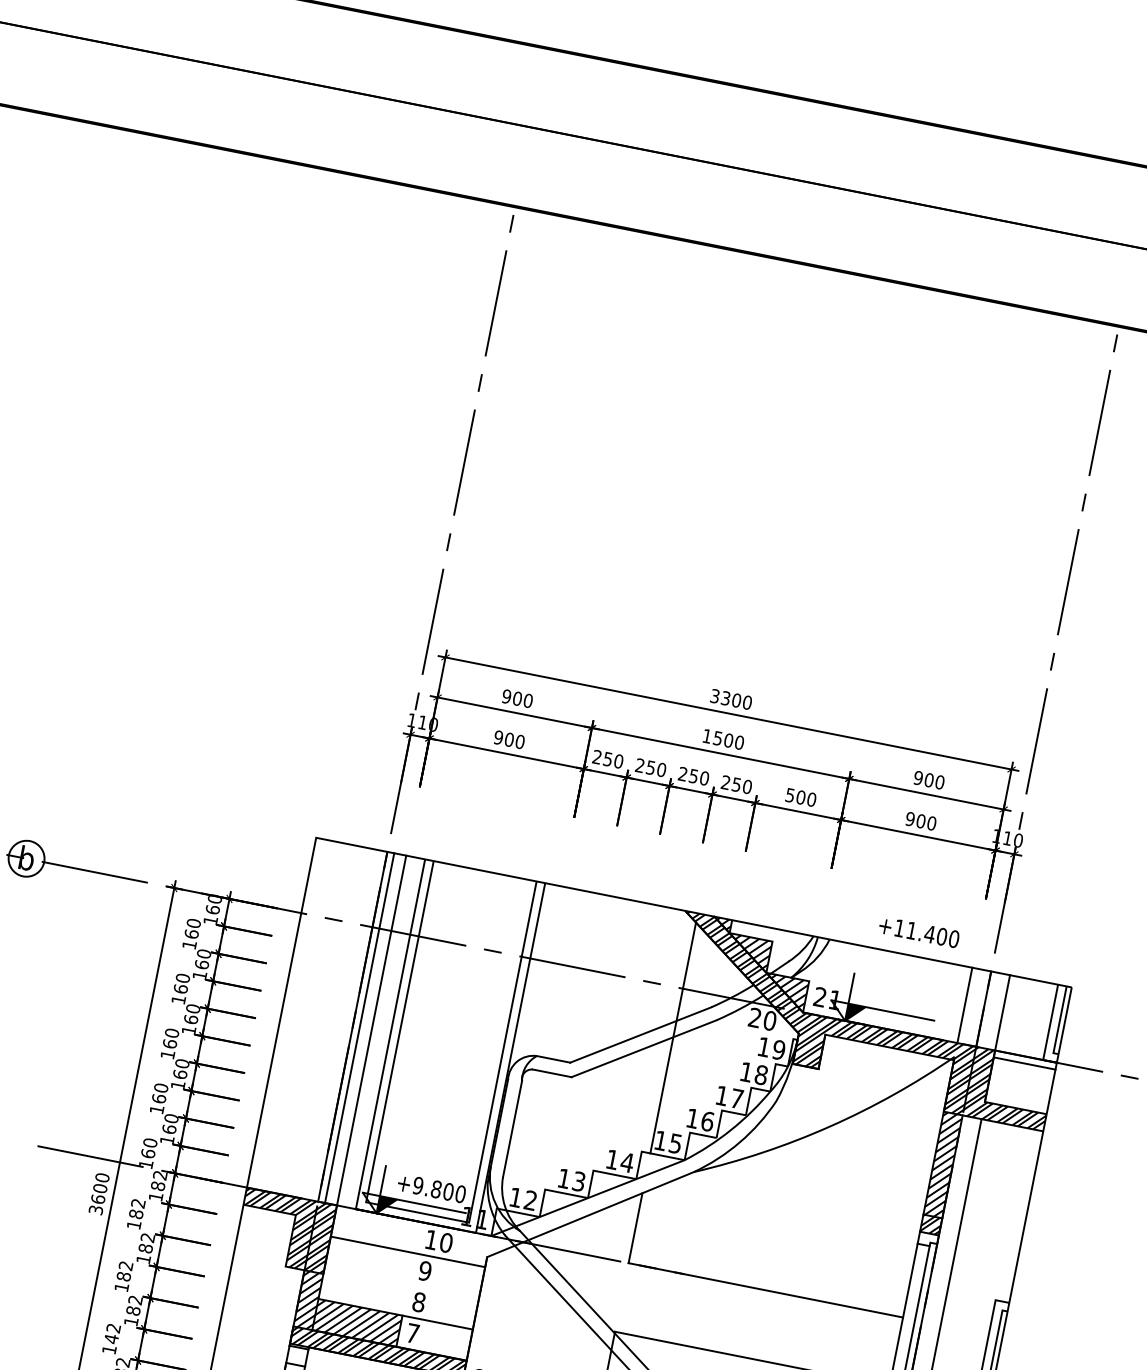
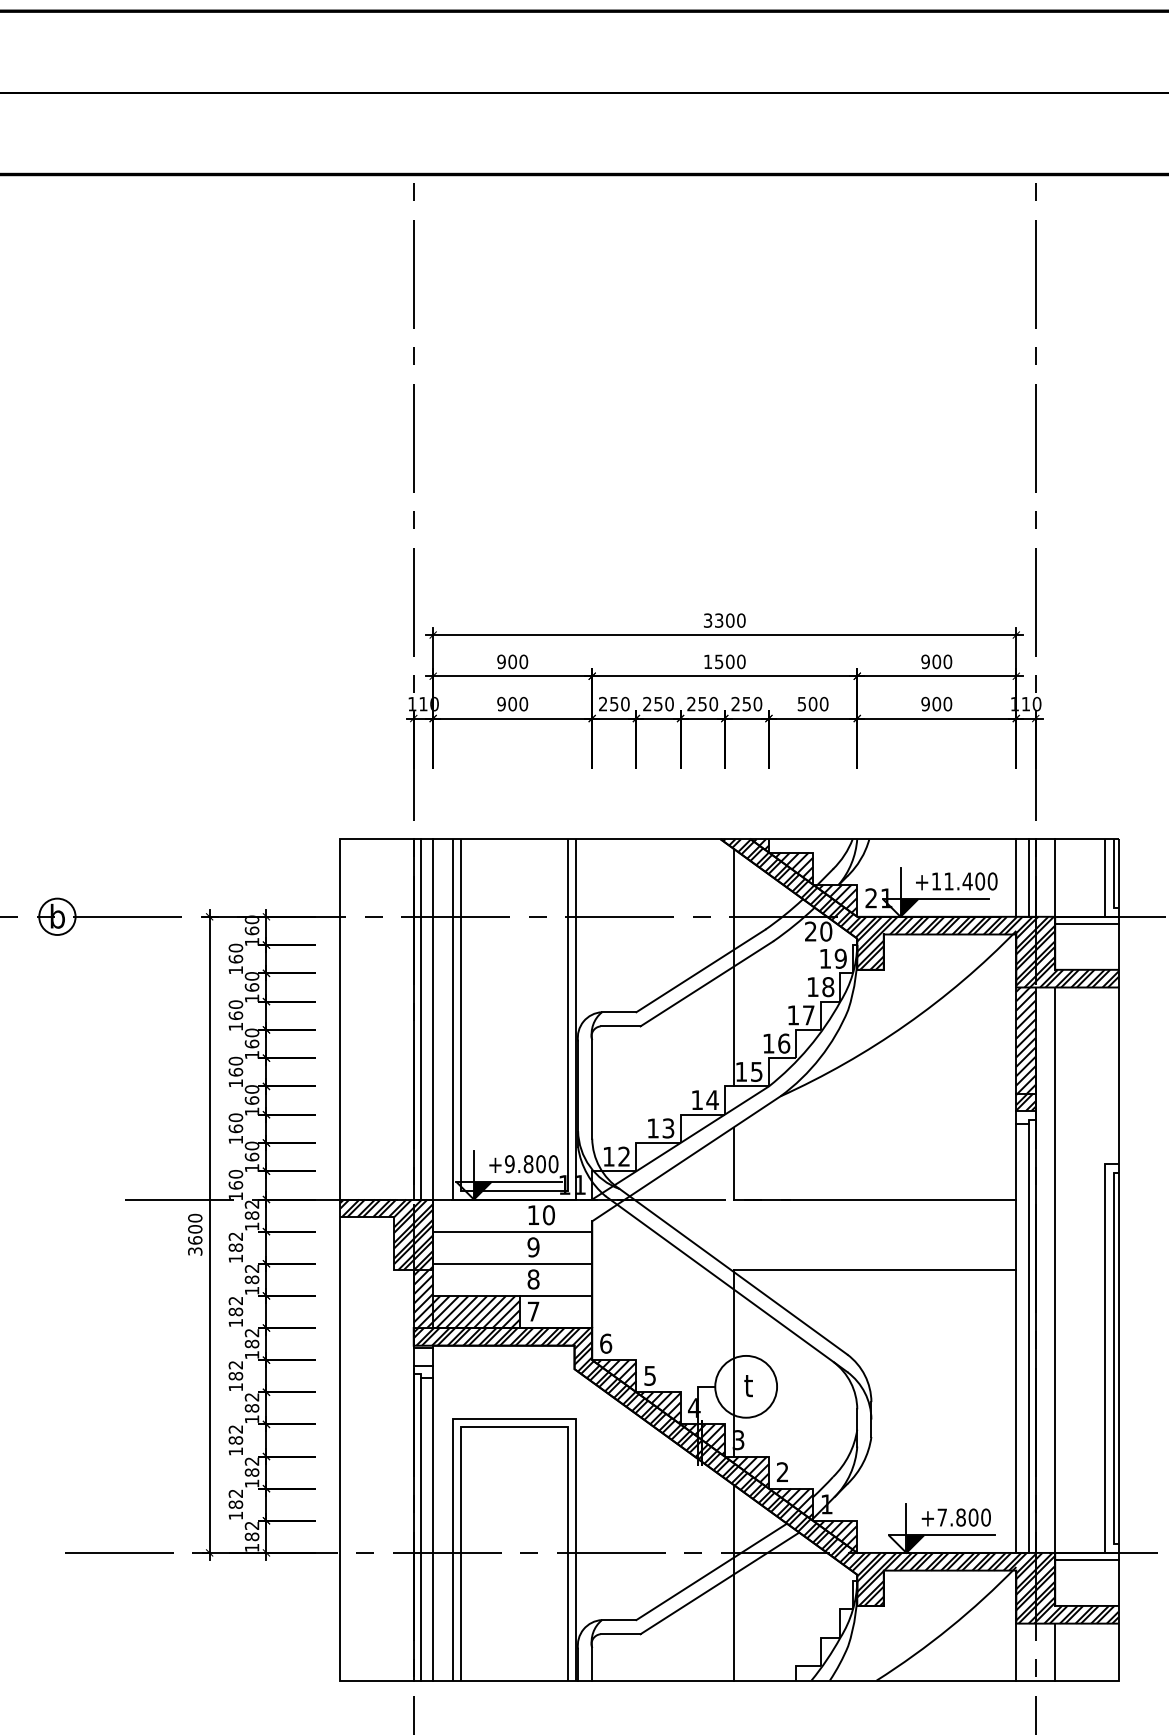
text: (919, 932) -> (956, 881), moved
line: (976, 1007) -> (1028, 877), added
line: (401, 1282) -> (512, 1263), added
text: (111, 1338) -> (235, 1375), 142 -> 182

